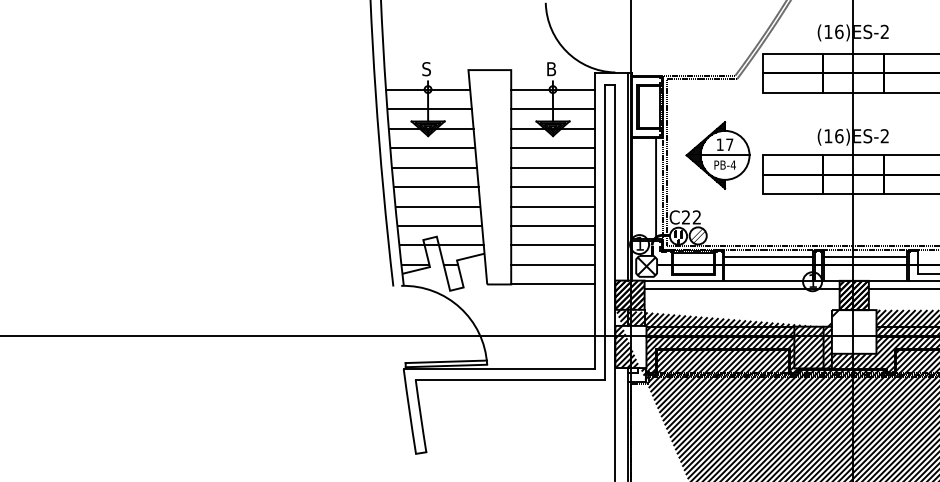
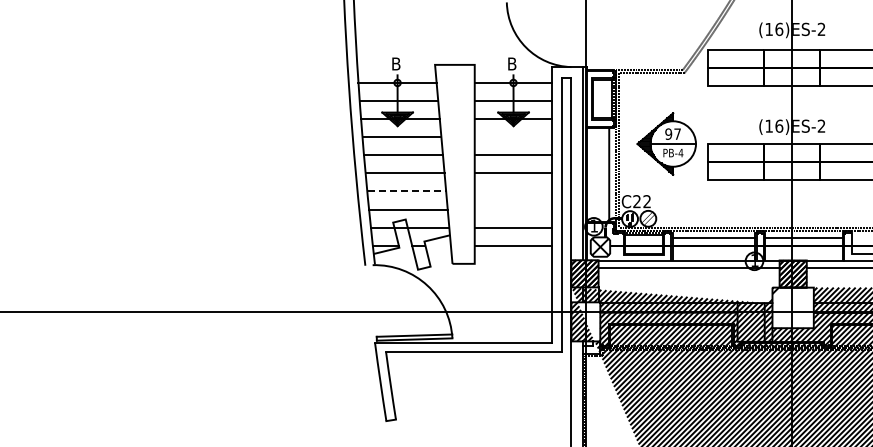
text: (426, 68) -> (396, 63), S -> B
text: (719, 144) -> (668, 133), 17 -> 97
line: (552, 148) -> (513, 137), removed
line: (438, 206) -> (407, 191), solid -> dashed
line: (552, 206) -> (513, 191), removed
line: (552, 225) -> (513, 209), removed
line: (552, 284) -> (513, 263), removed

